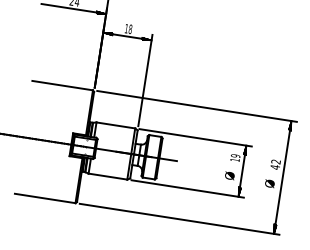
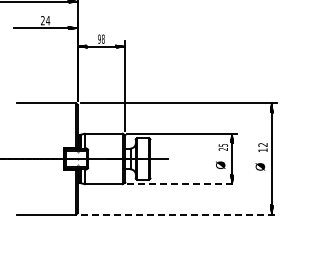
text: (126, 28) -> (99, 38), 18 -> 98
text: (234, 157) -> (222, 146), 19 -> 25
text: (274, 167) -> (262, 150), 42 -> 12
line: (188, 189) -> (182, 184), solid -> dashed
line: (180, 219) -> (179, 214), solid -> dashed

